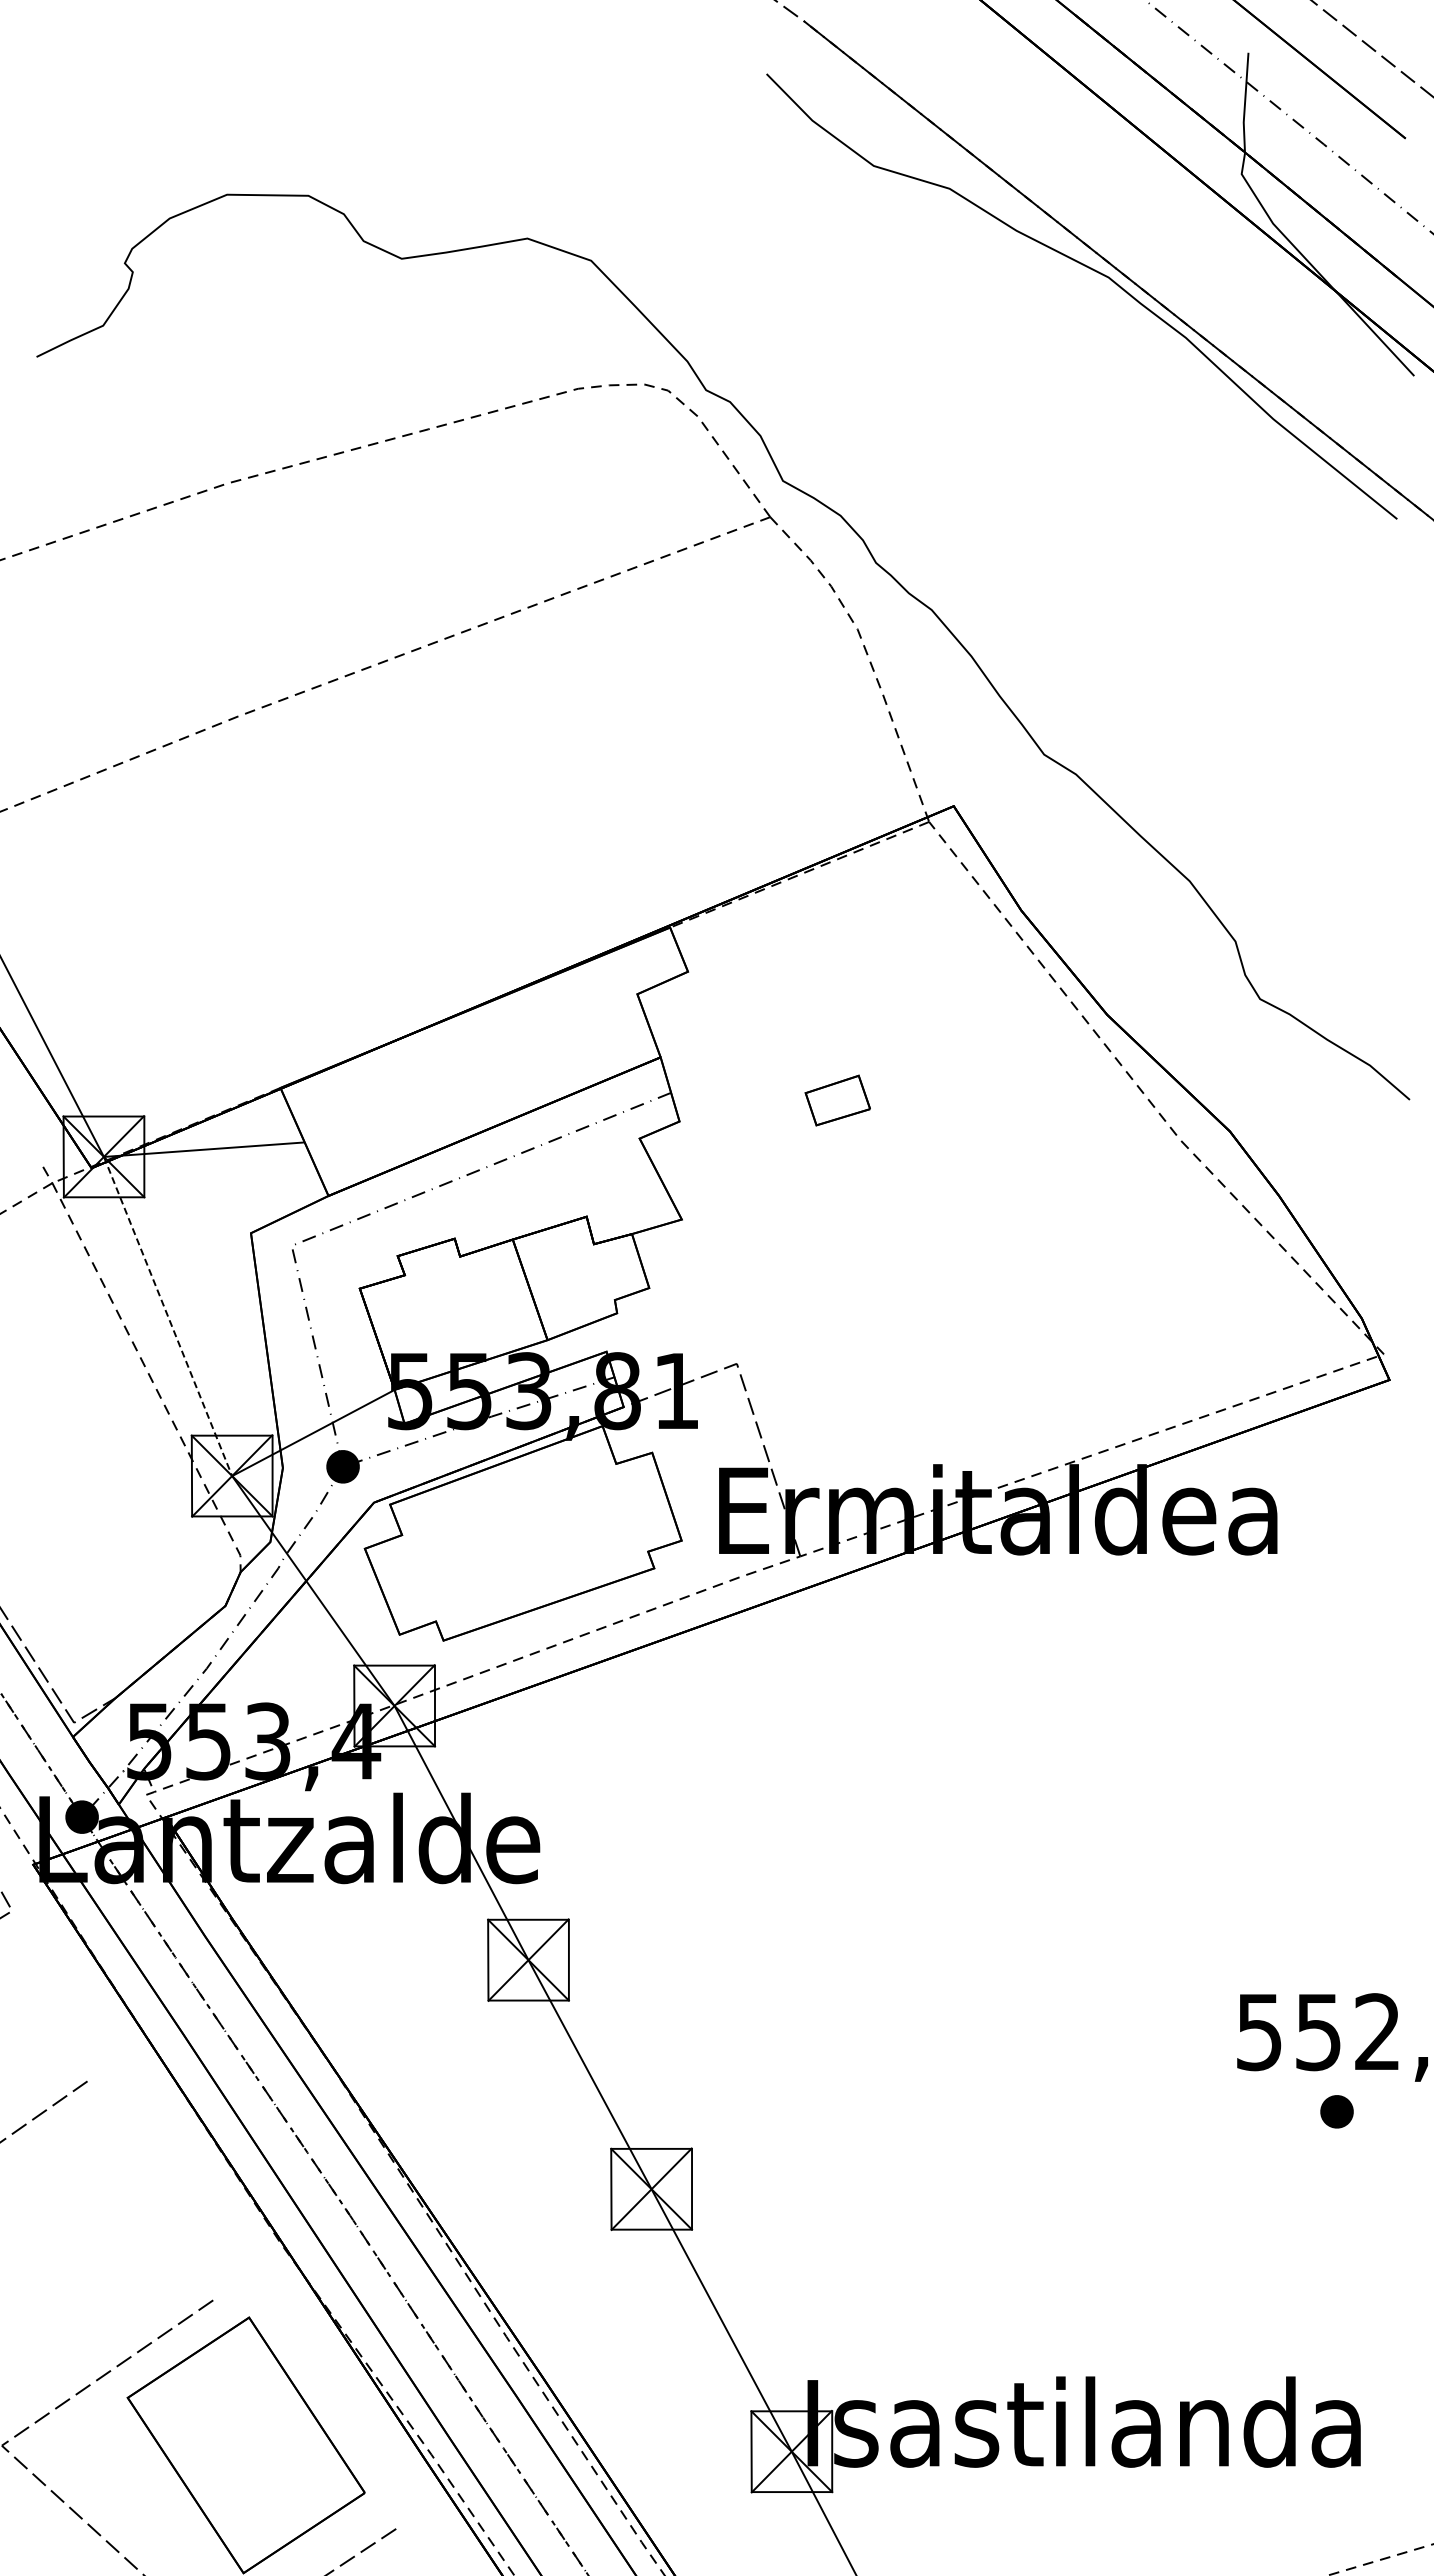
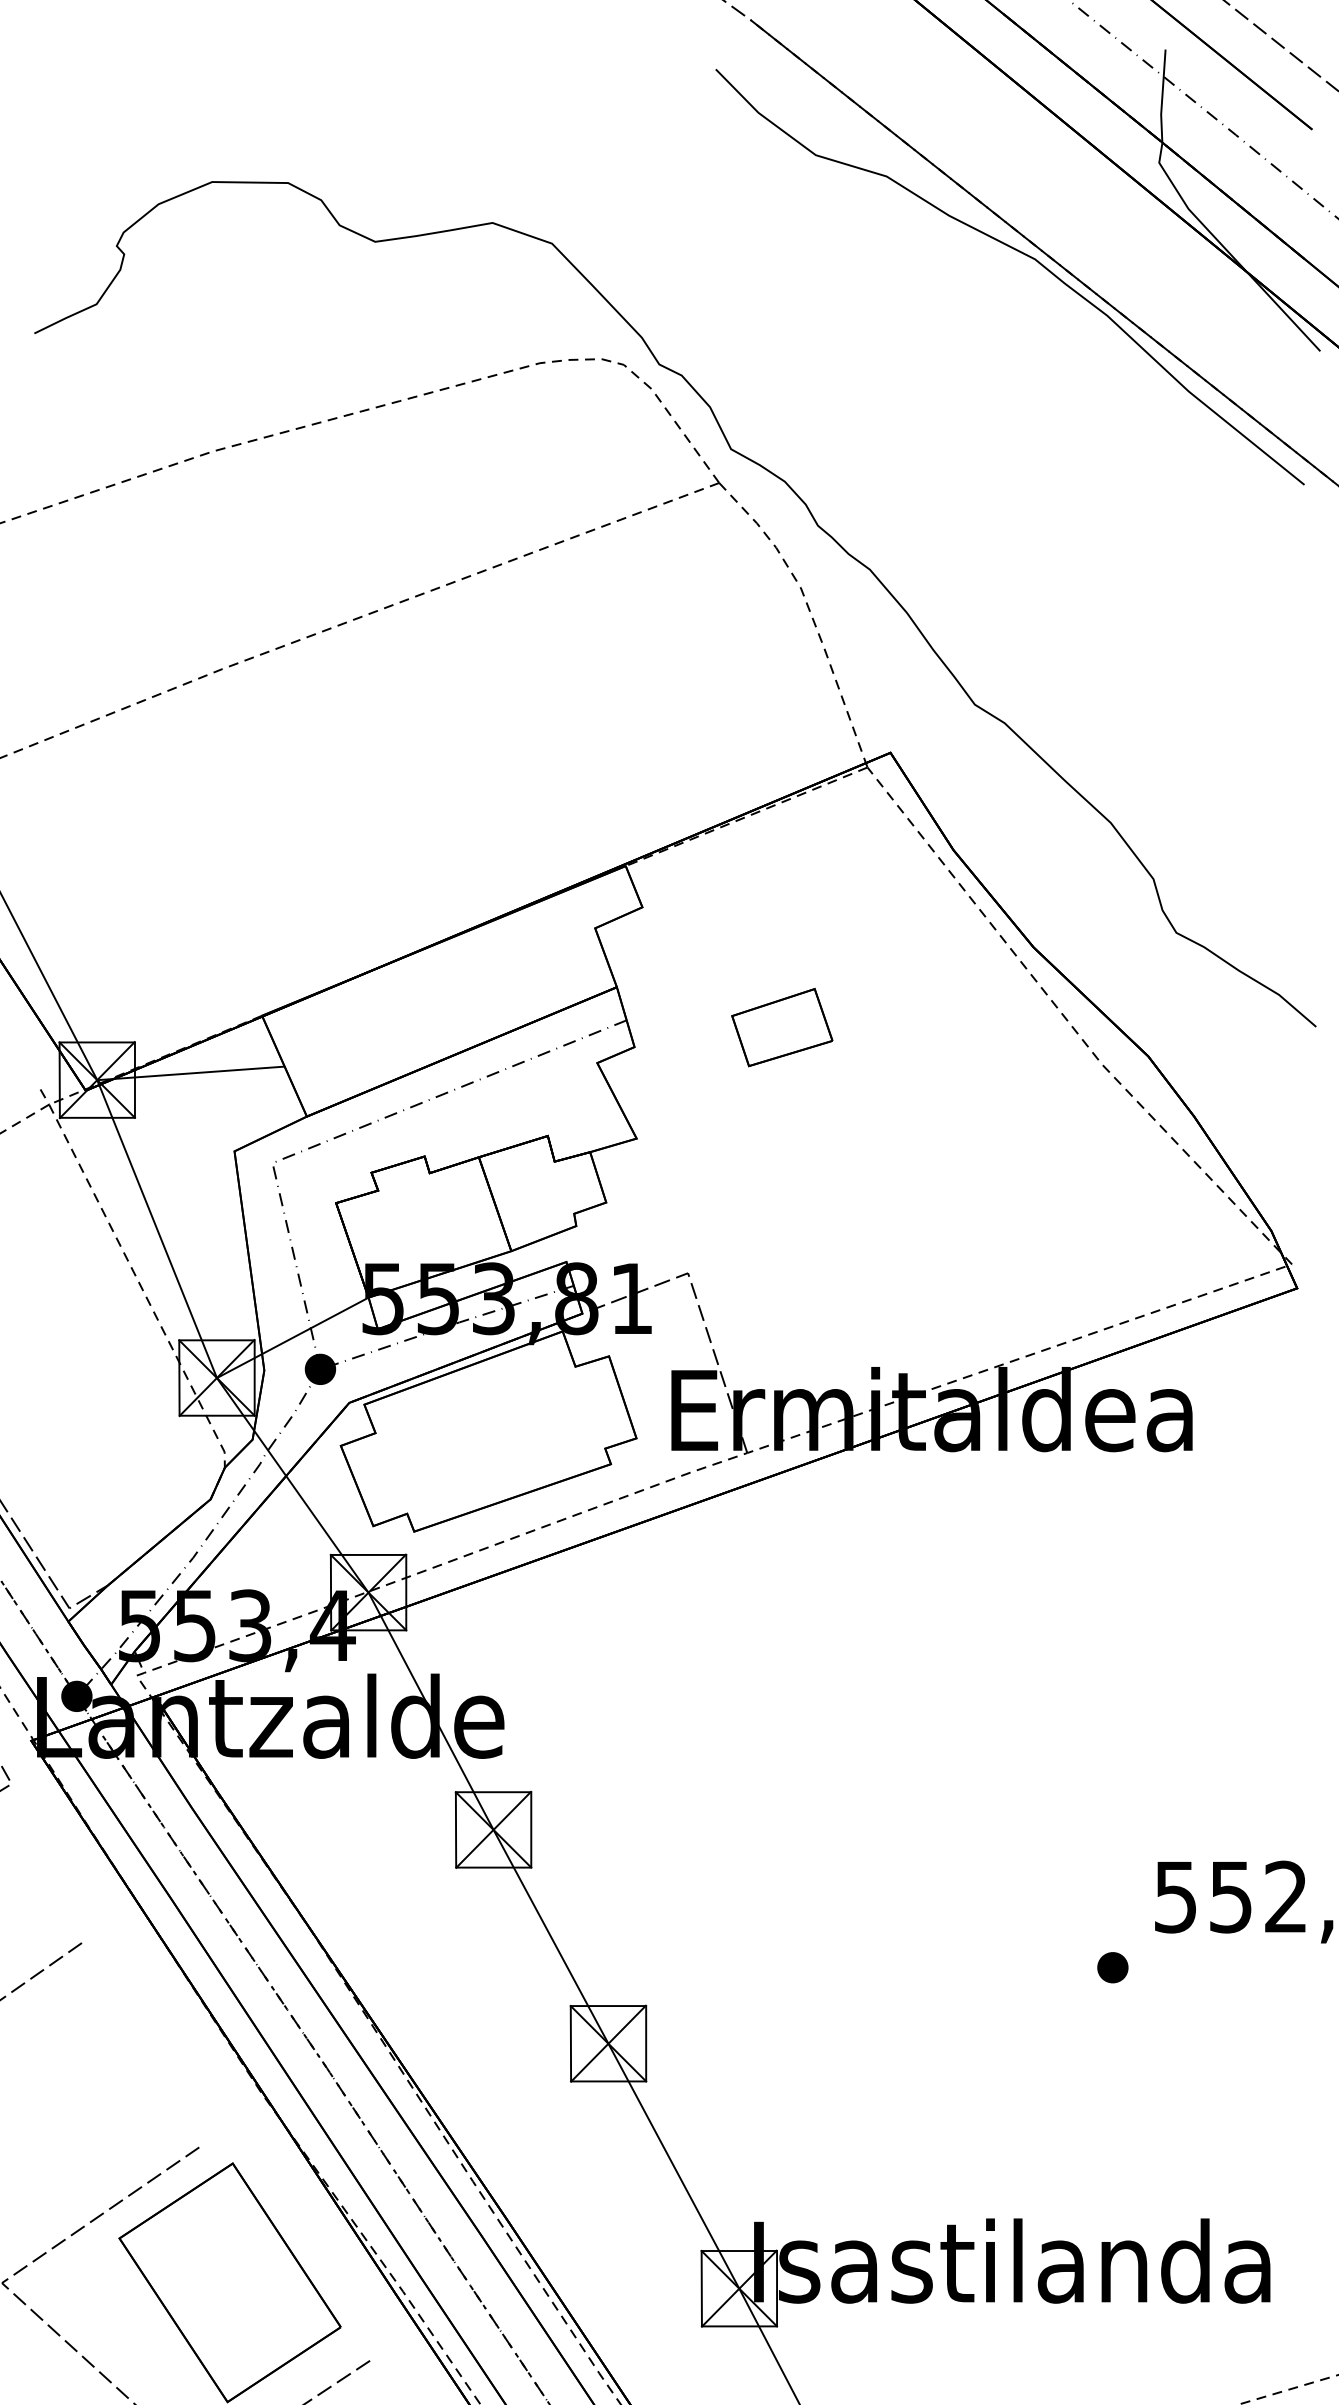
part: (837, 1100) -> (781, 1027), size x1.67
line: (168, 1316) -> (157, 1229), dashed -> solid
part: (1336, 2111) -> (1112, 1967), moved

